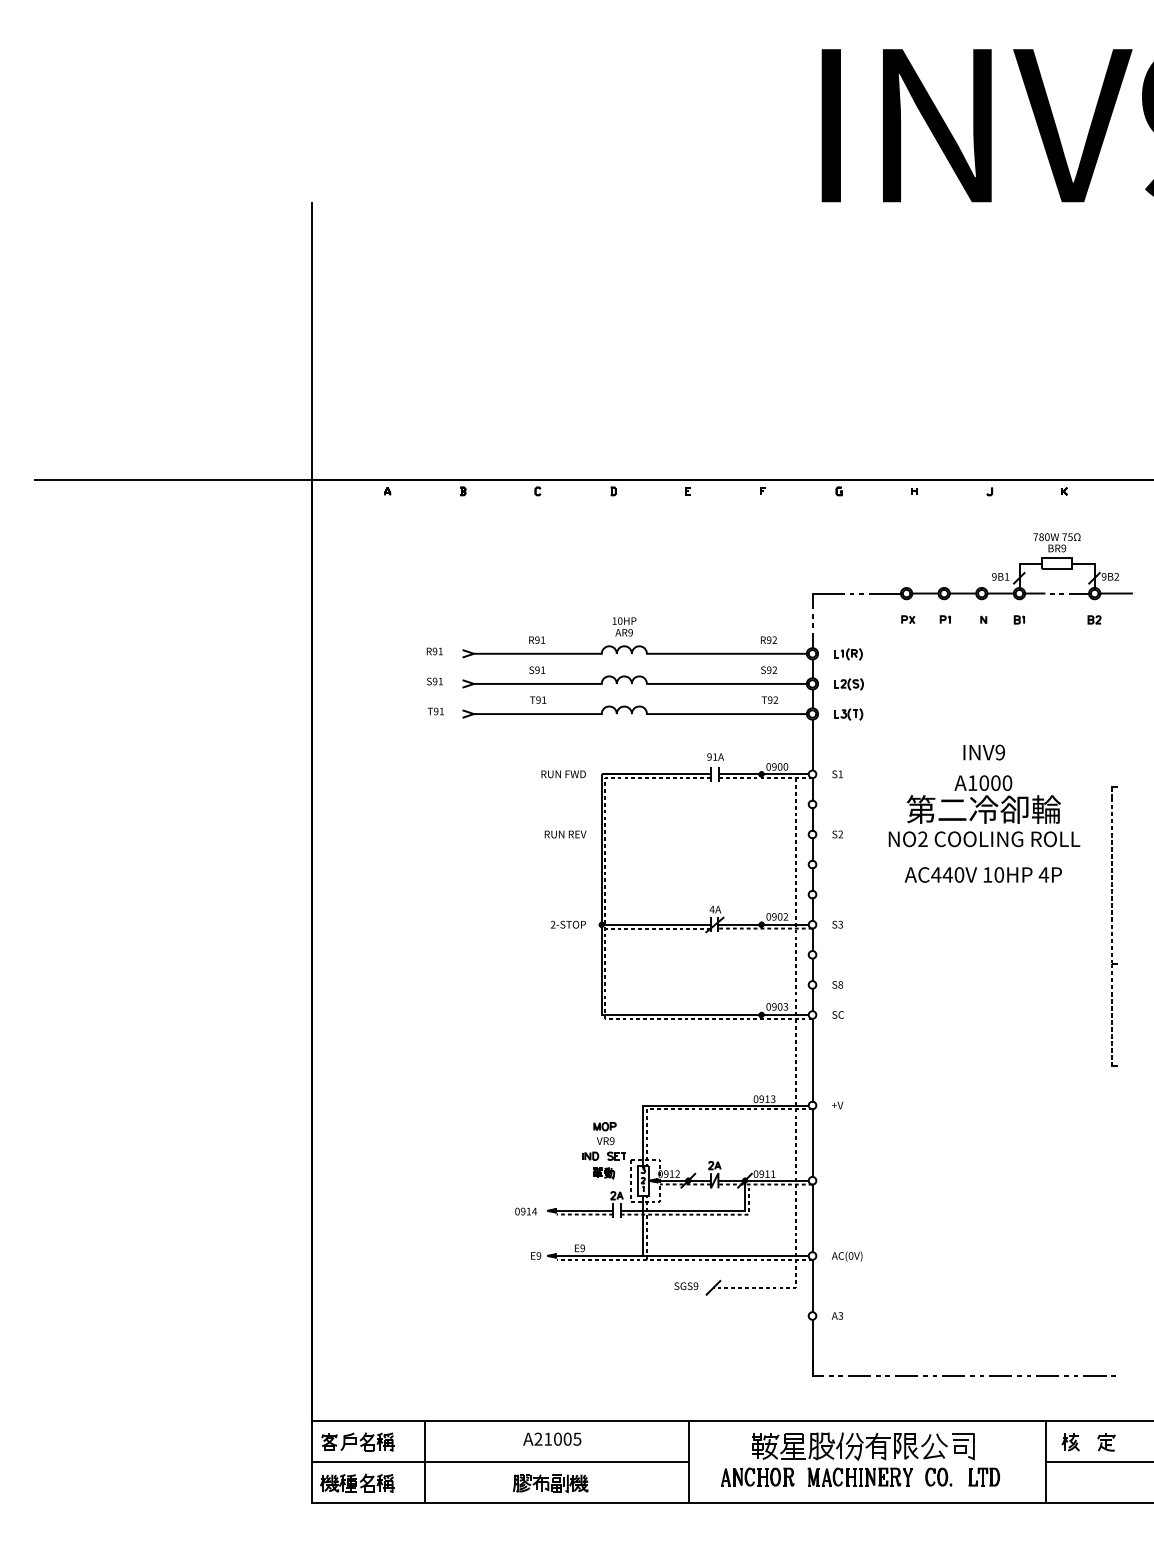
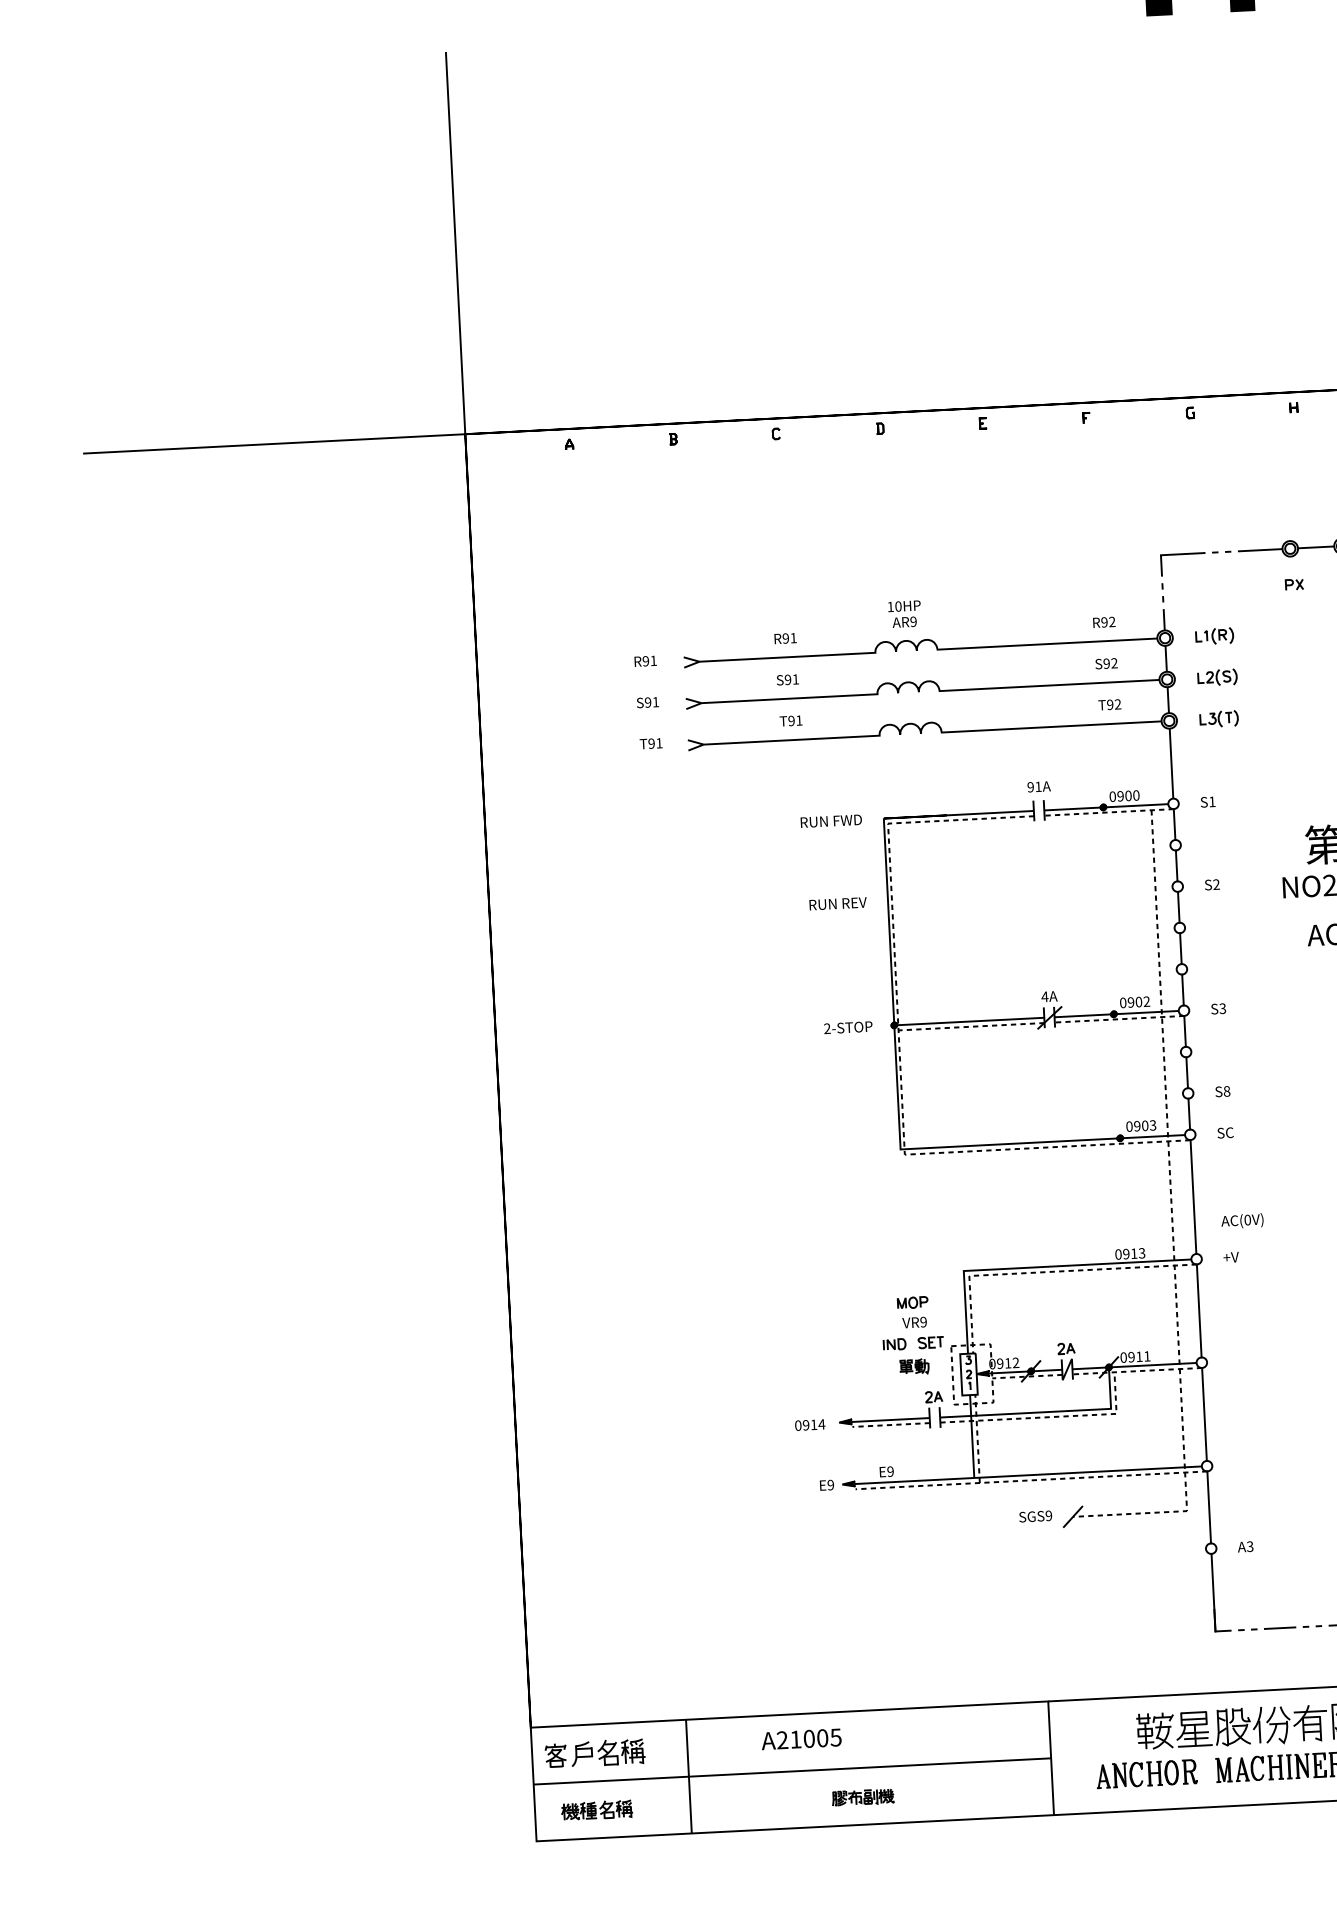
text: (847, 1256) -> (1242, 1221), moved
text: (552, 1438) -> (801, 1738), moved
part: (357, 1482) -> (597, 1809), size x0.7
part: (550, 1483) -> (862, 1797), size x0.6

